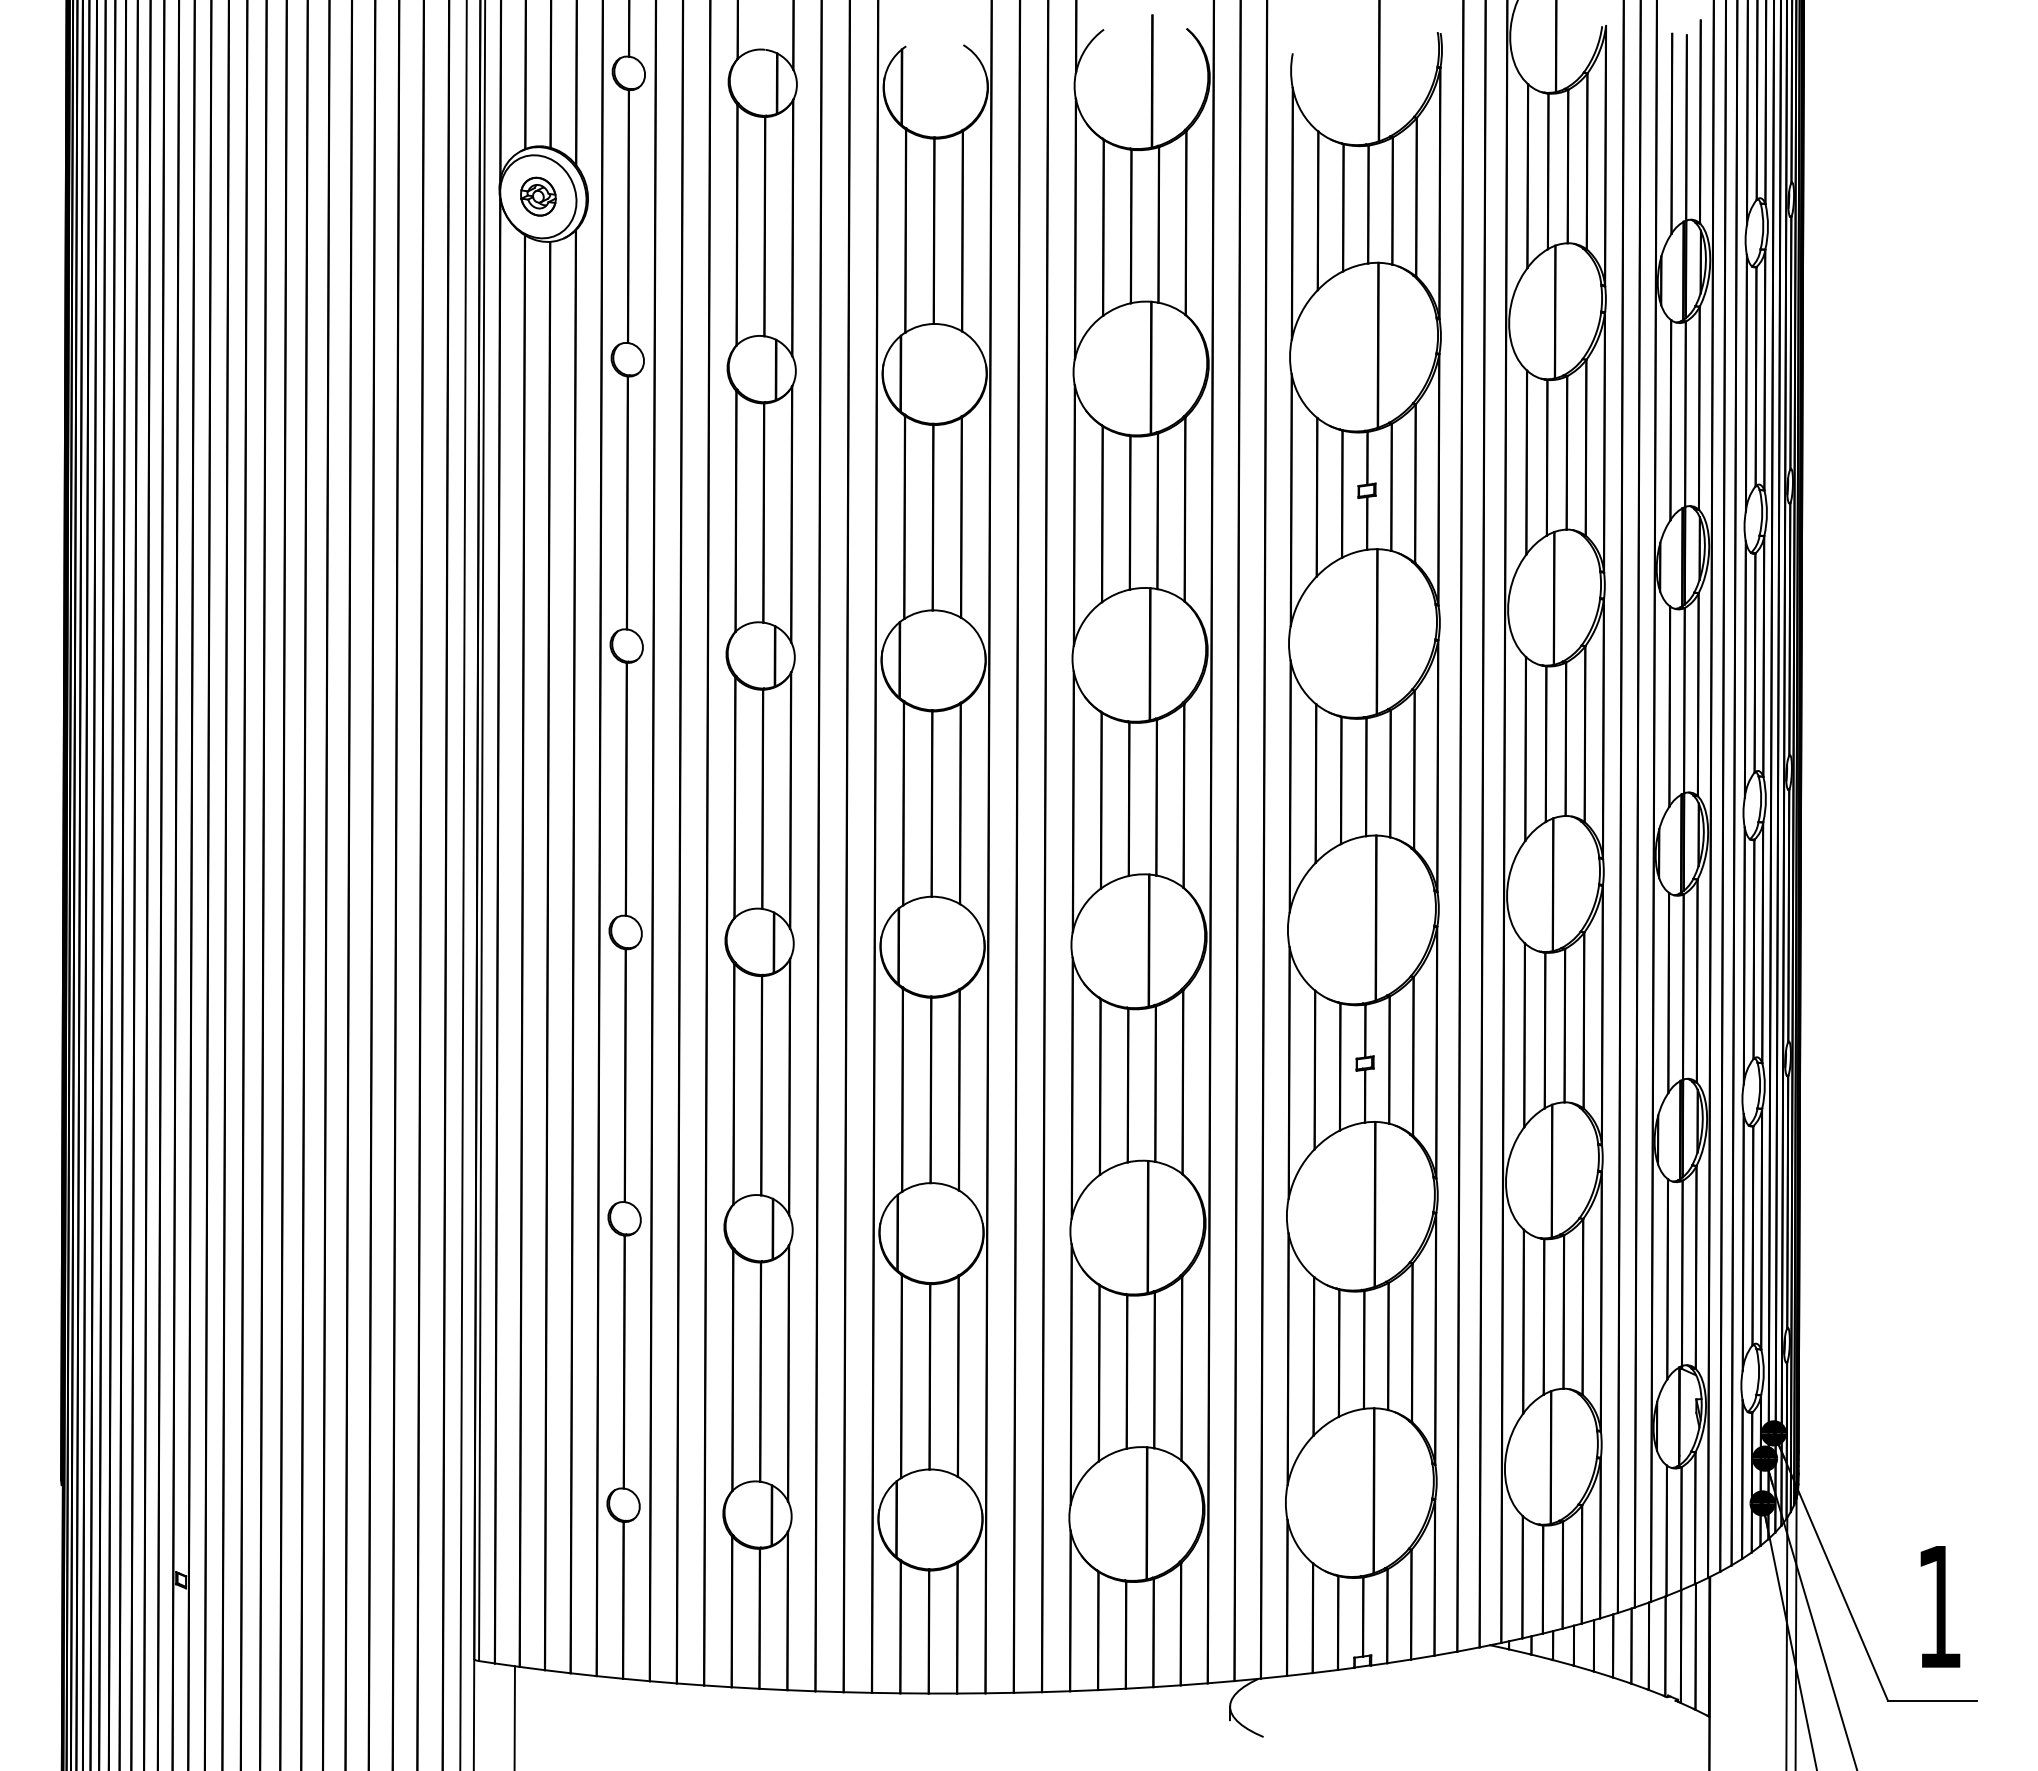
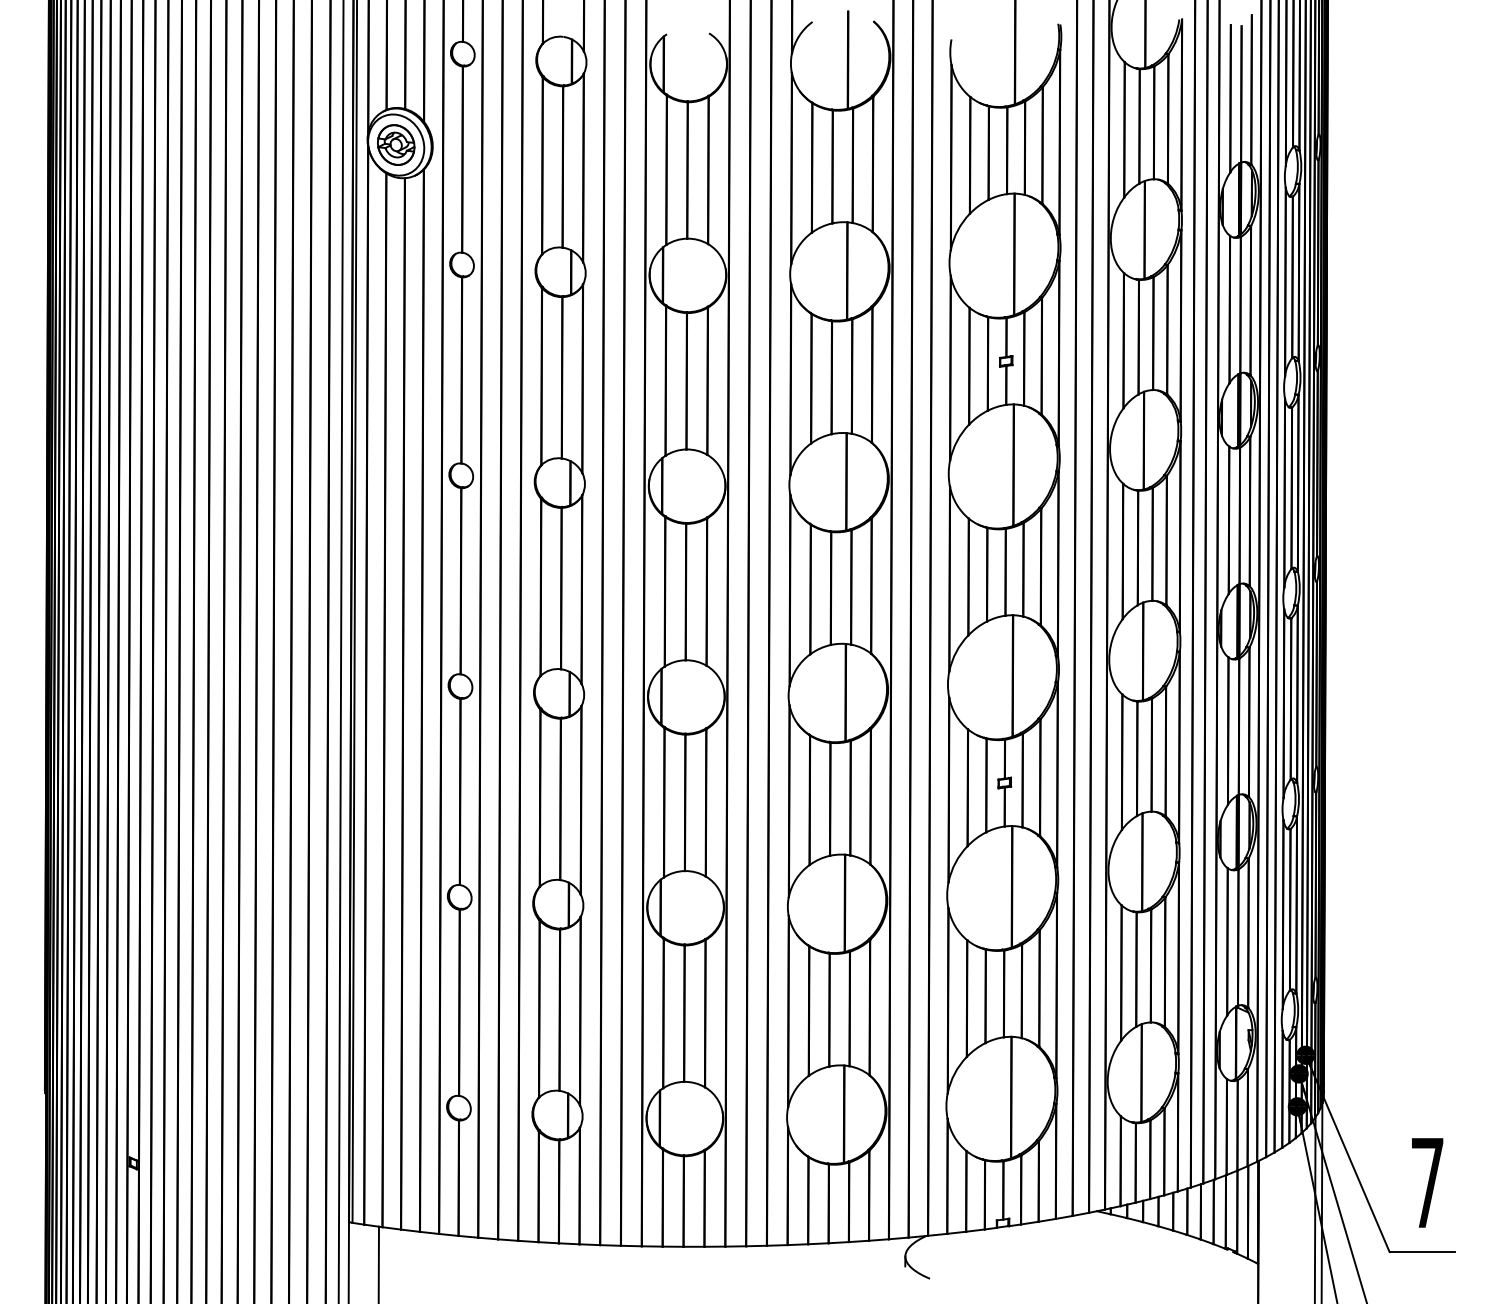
part: (538, 196) -> (396, 144), size x1.43
text: (1939, 1606) -> (1427, 1182), 1 -> 7

